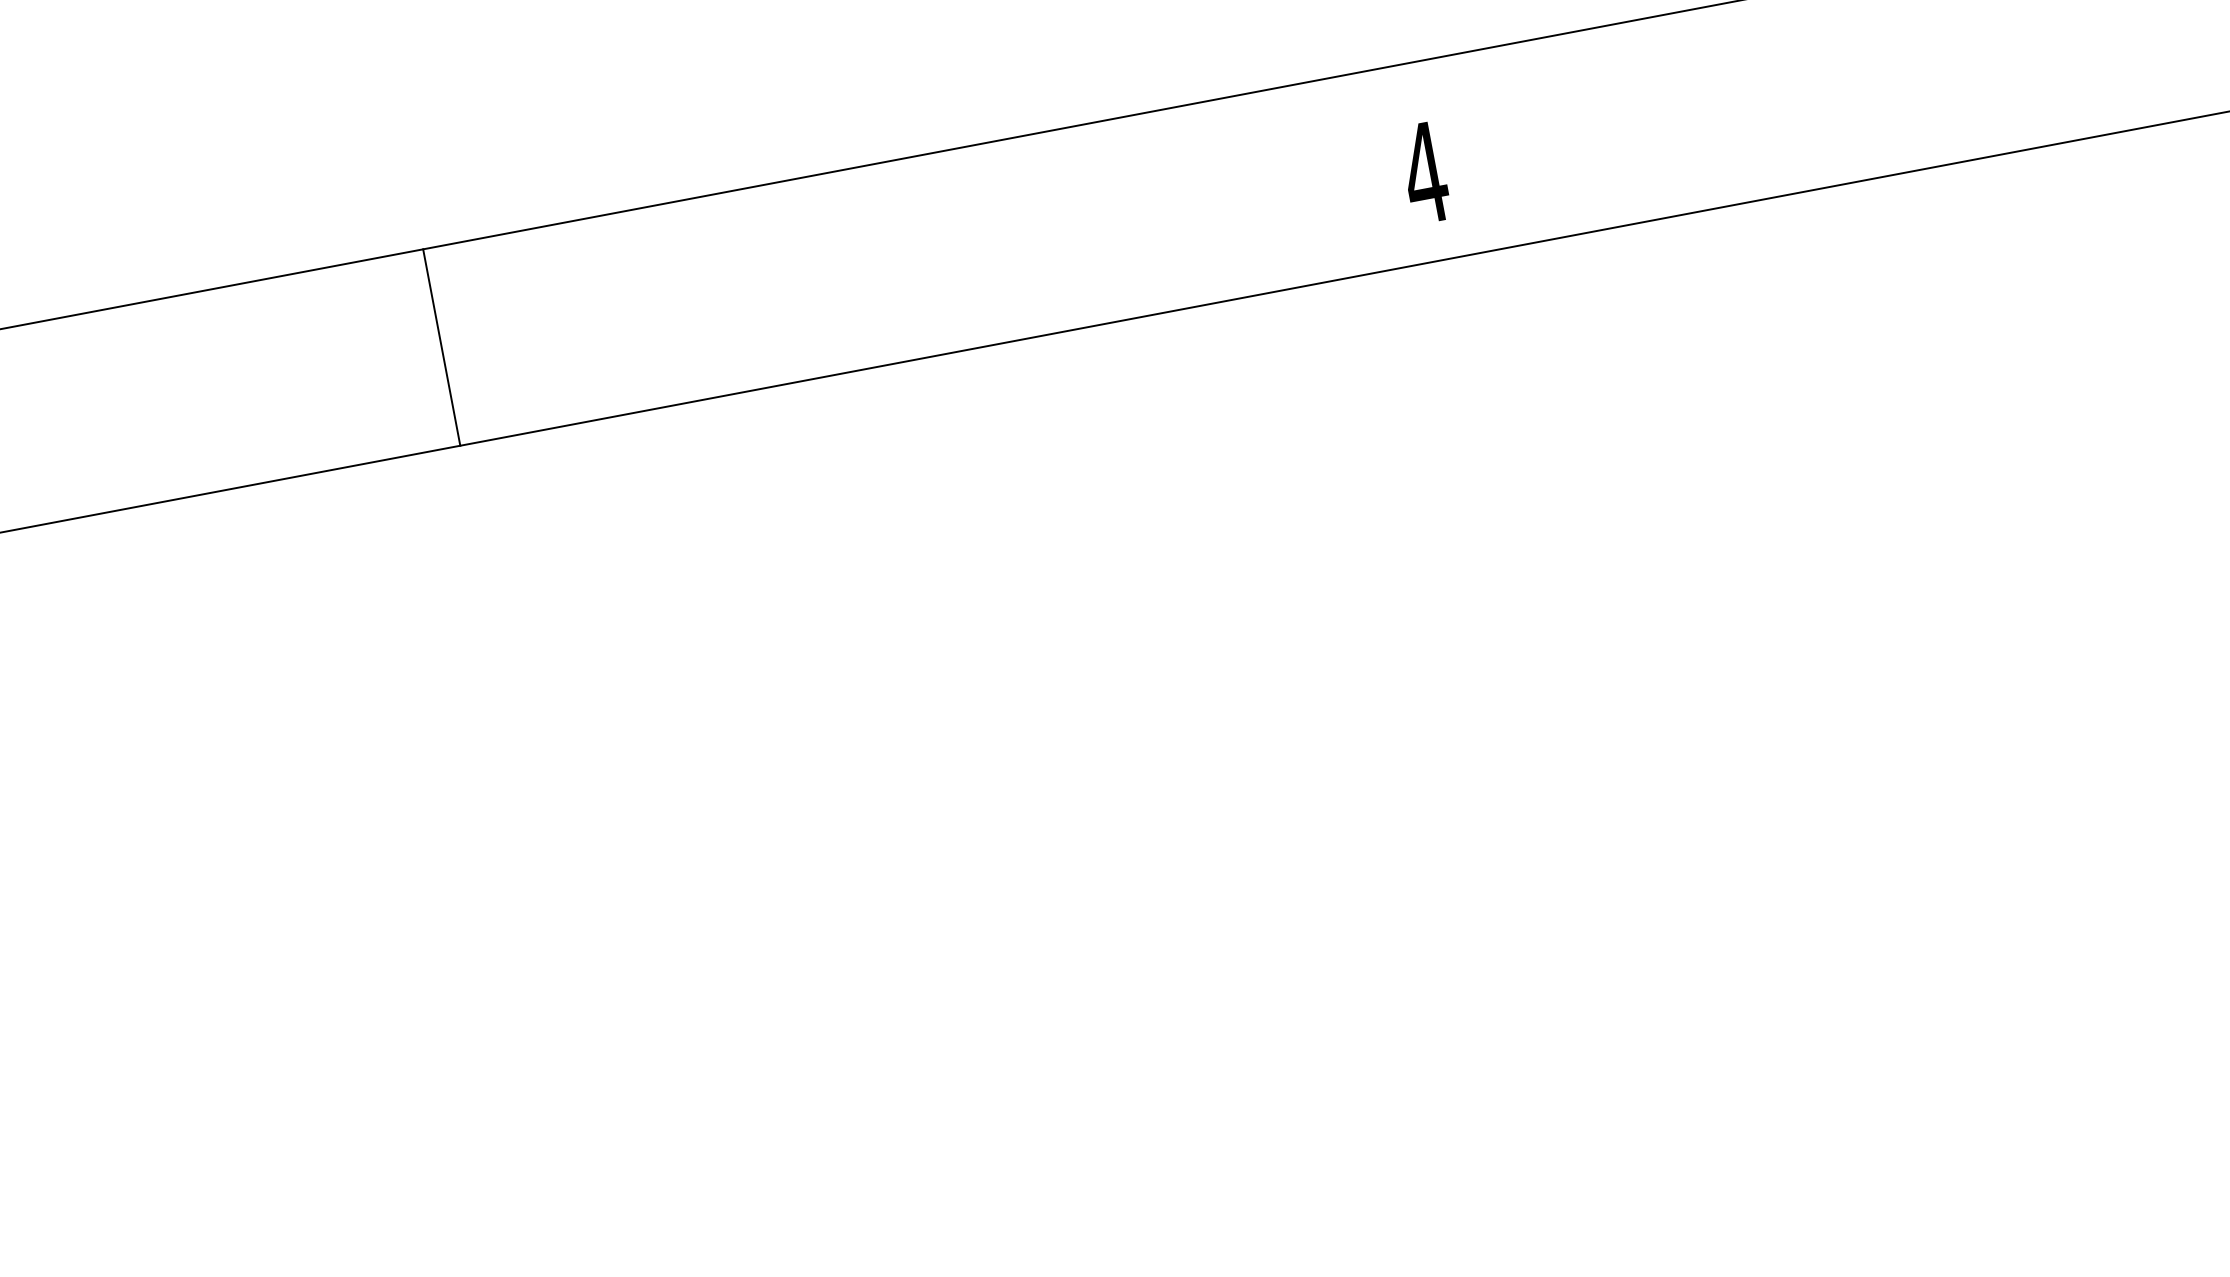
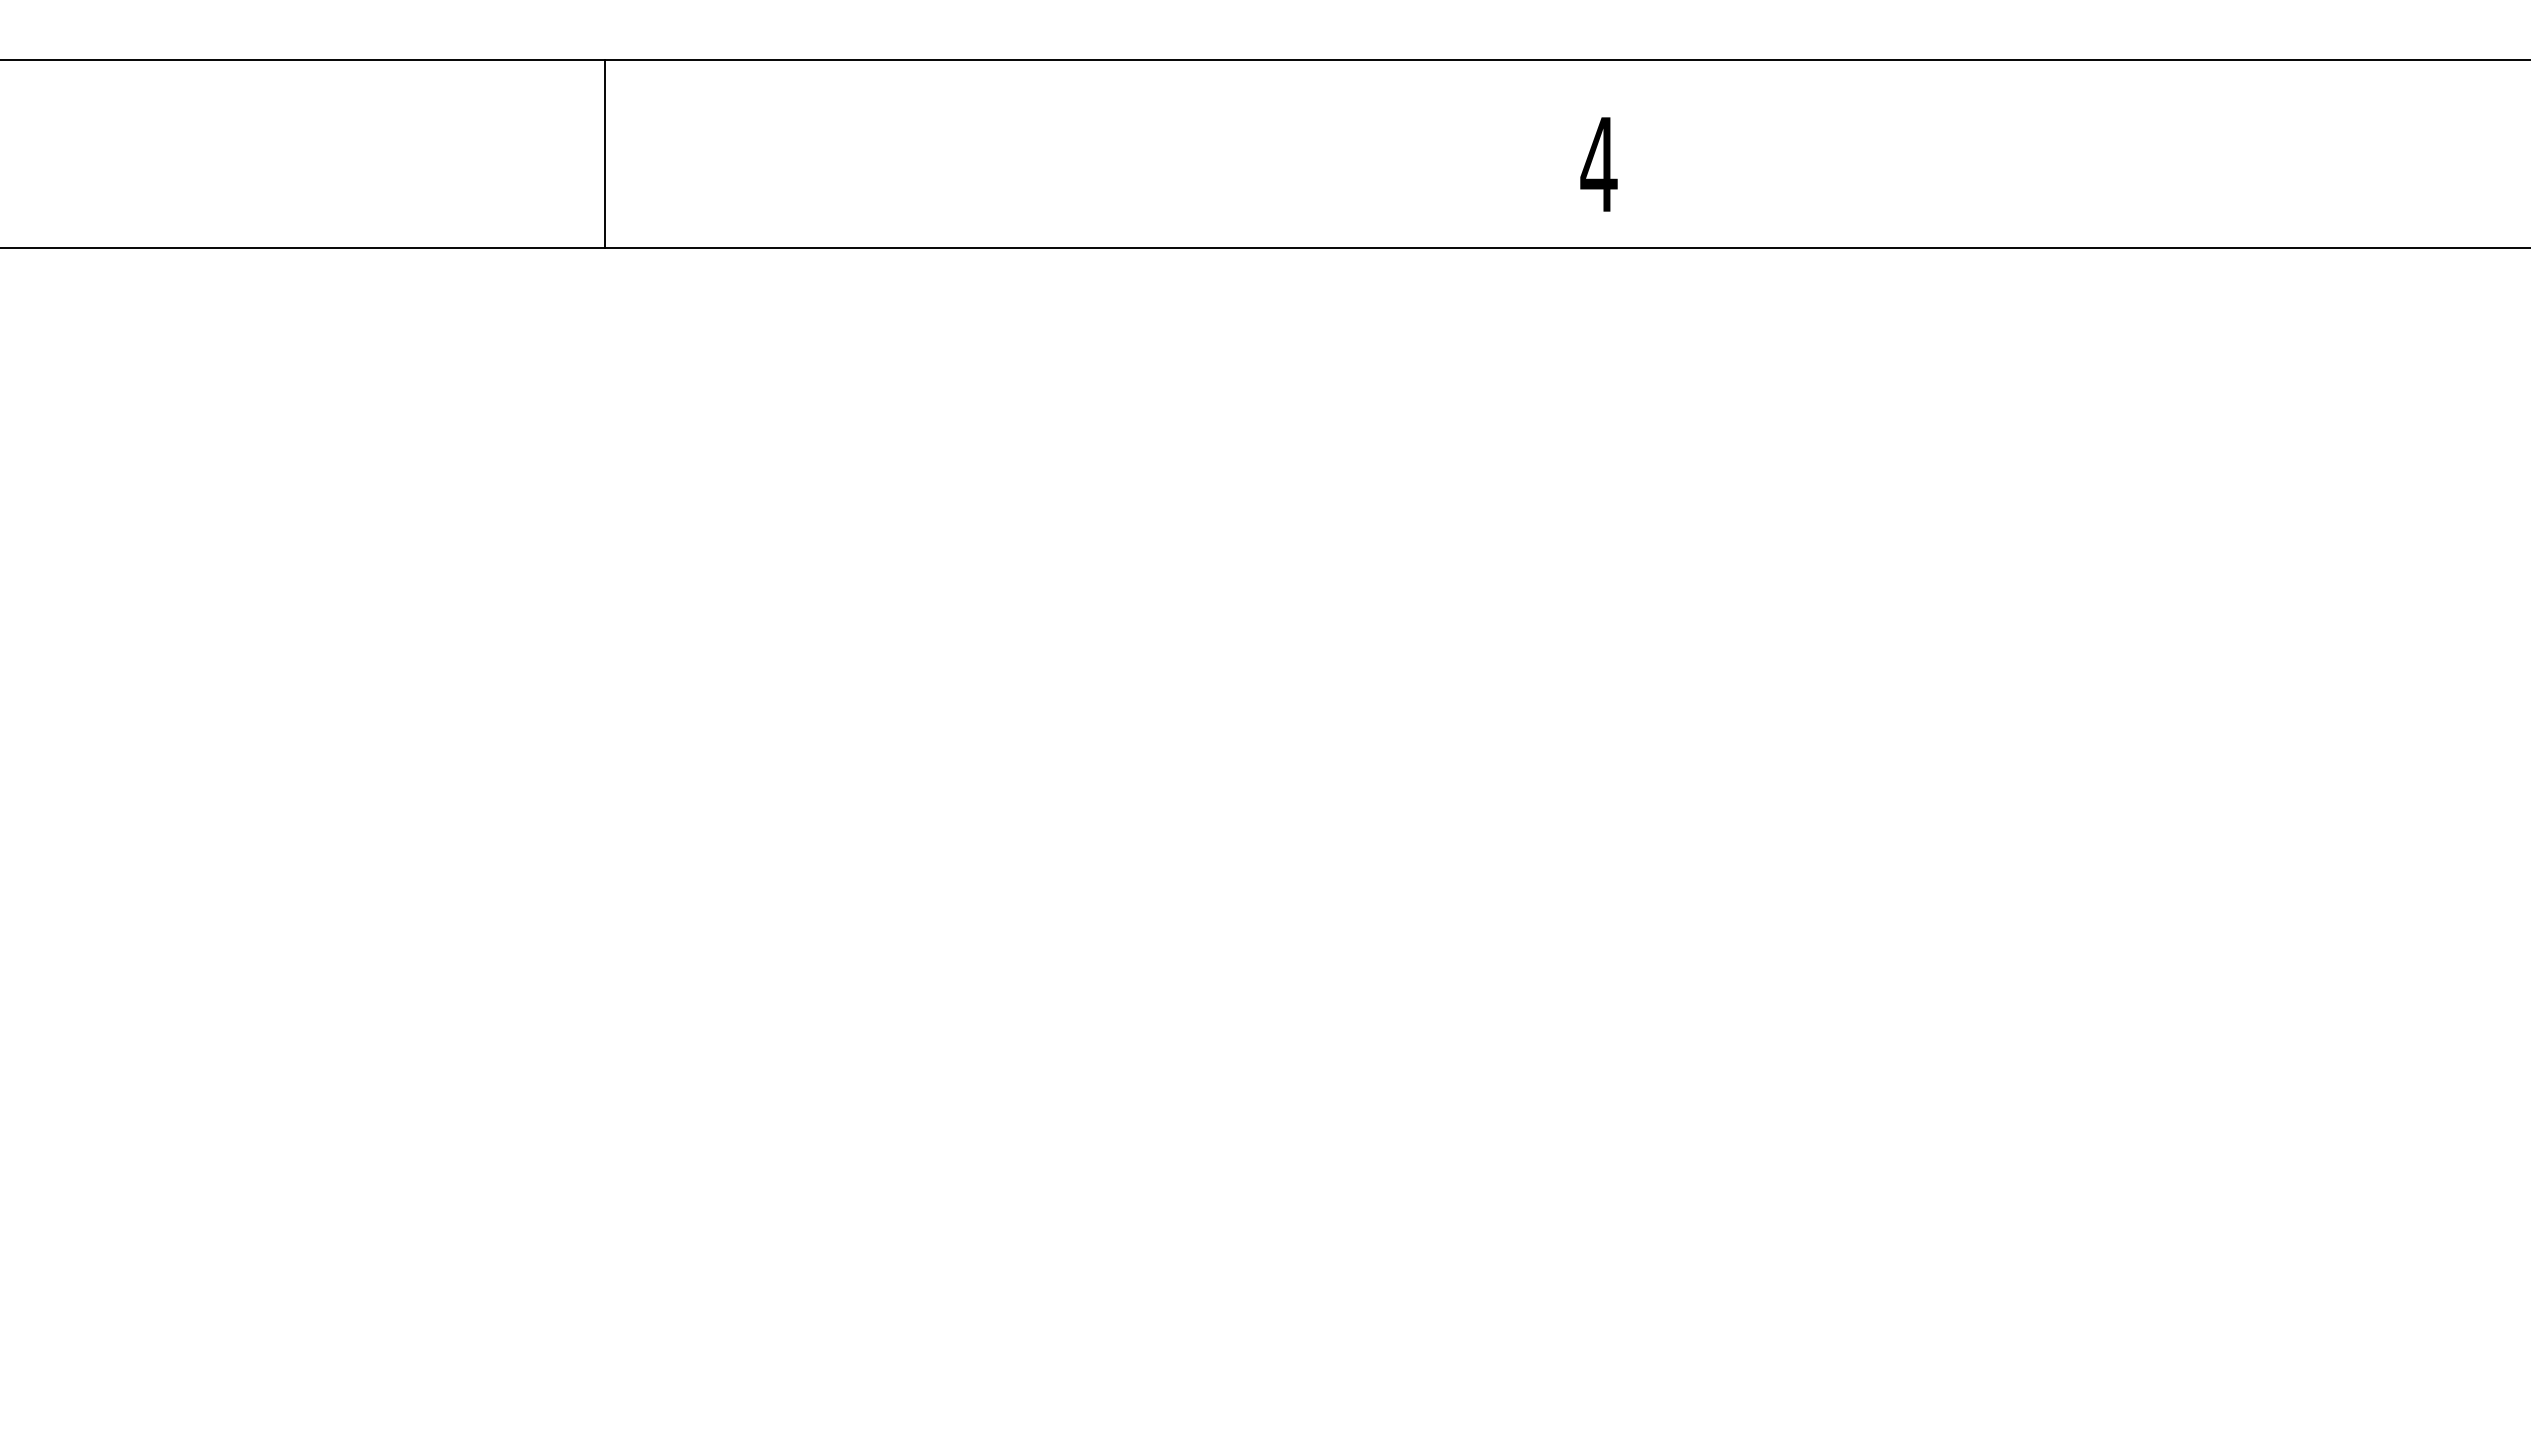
line: (442, 346) -> (605, 153), moved

